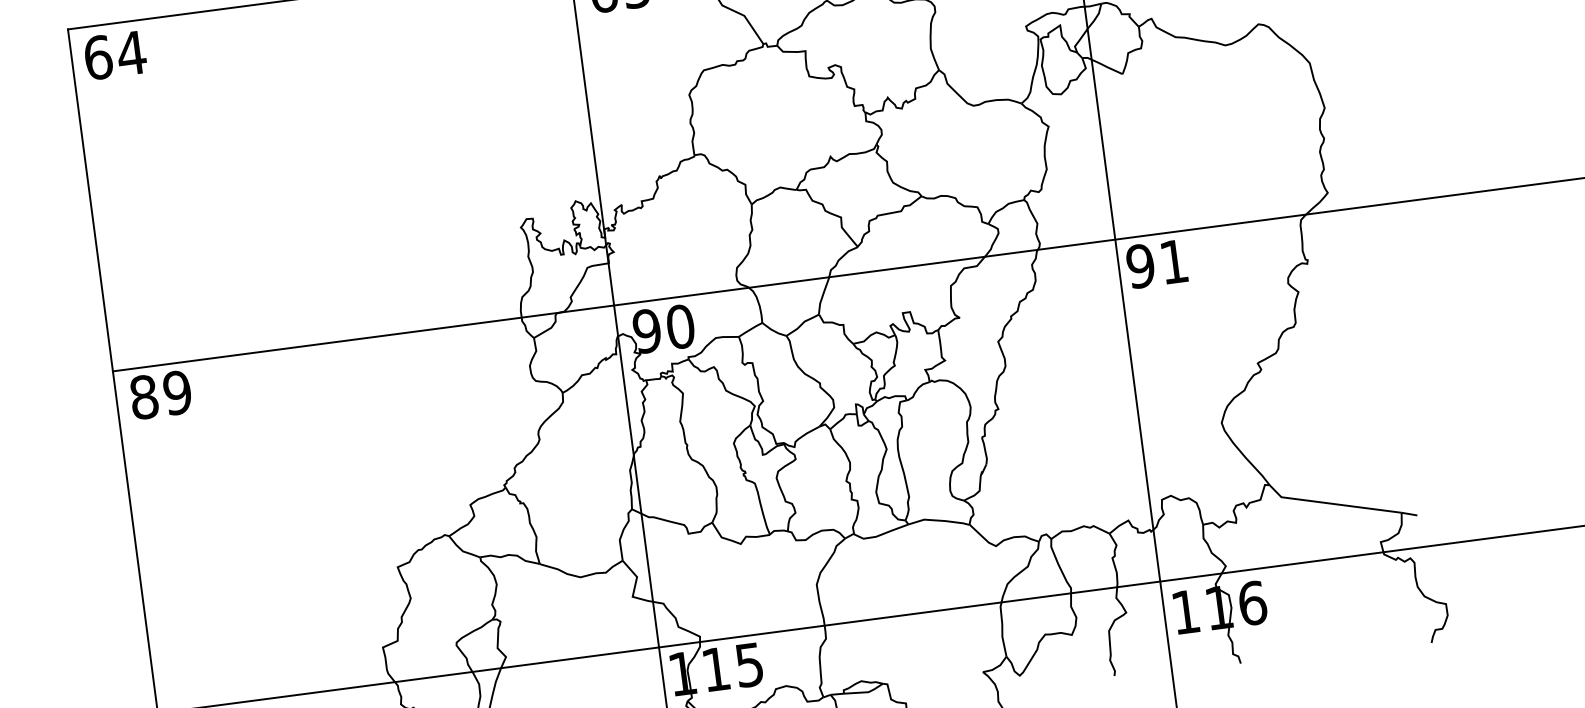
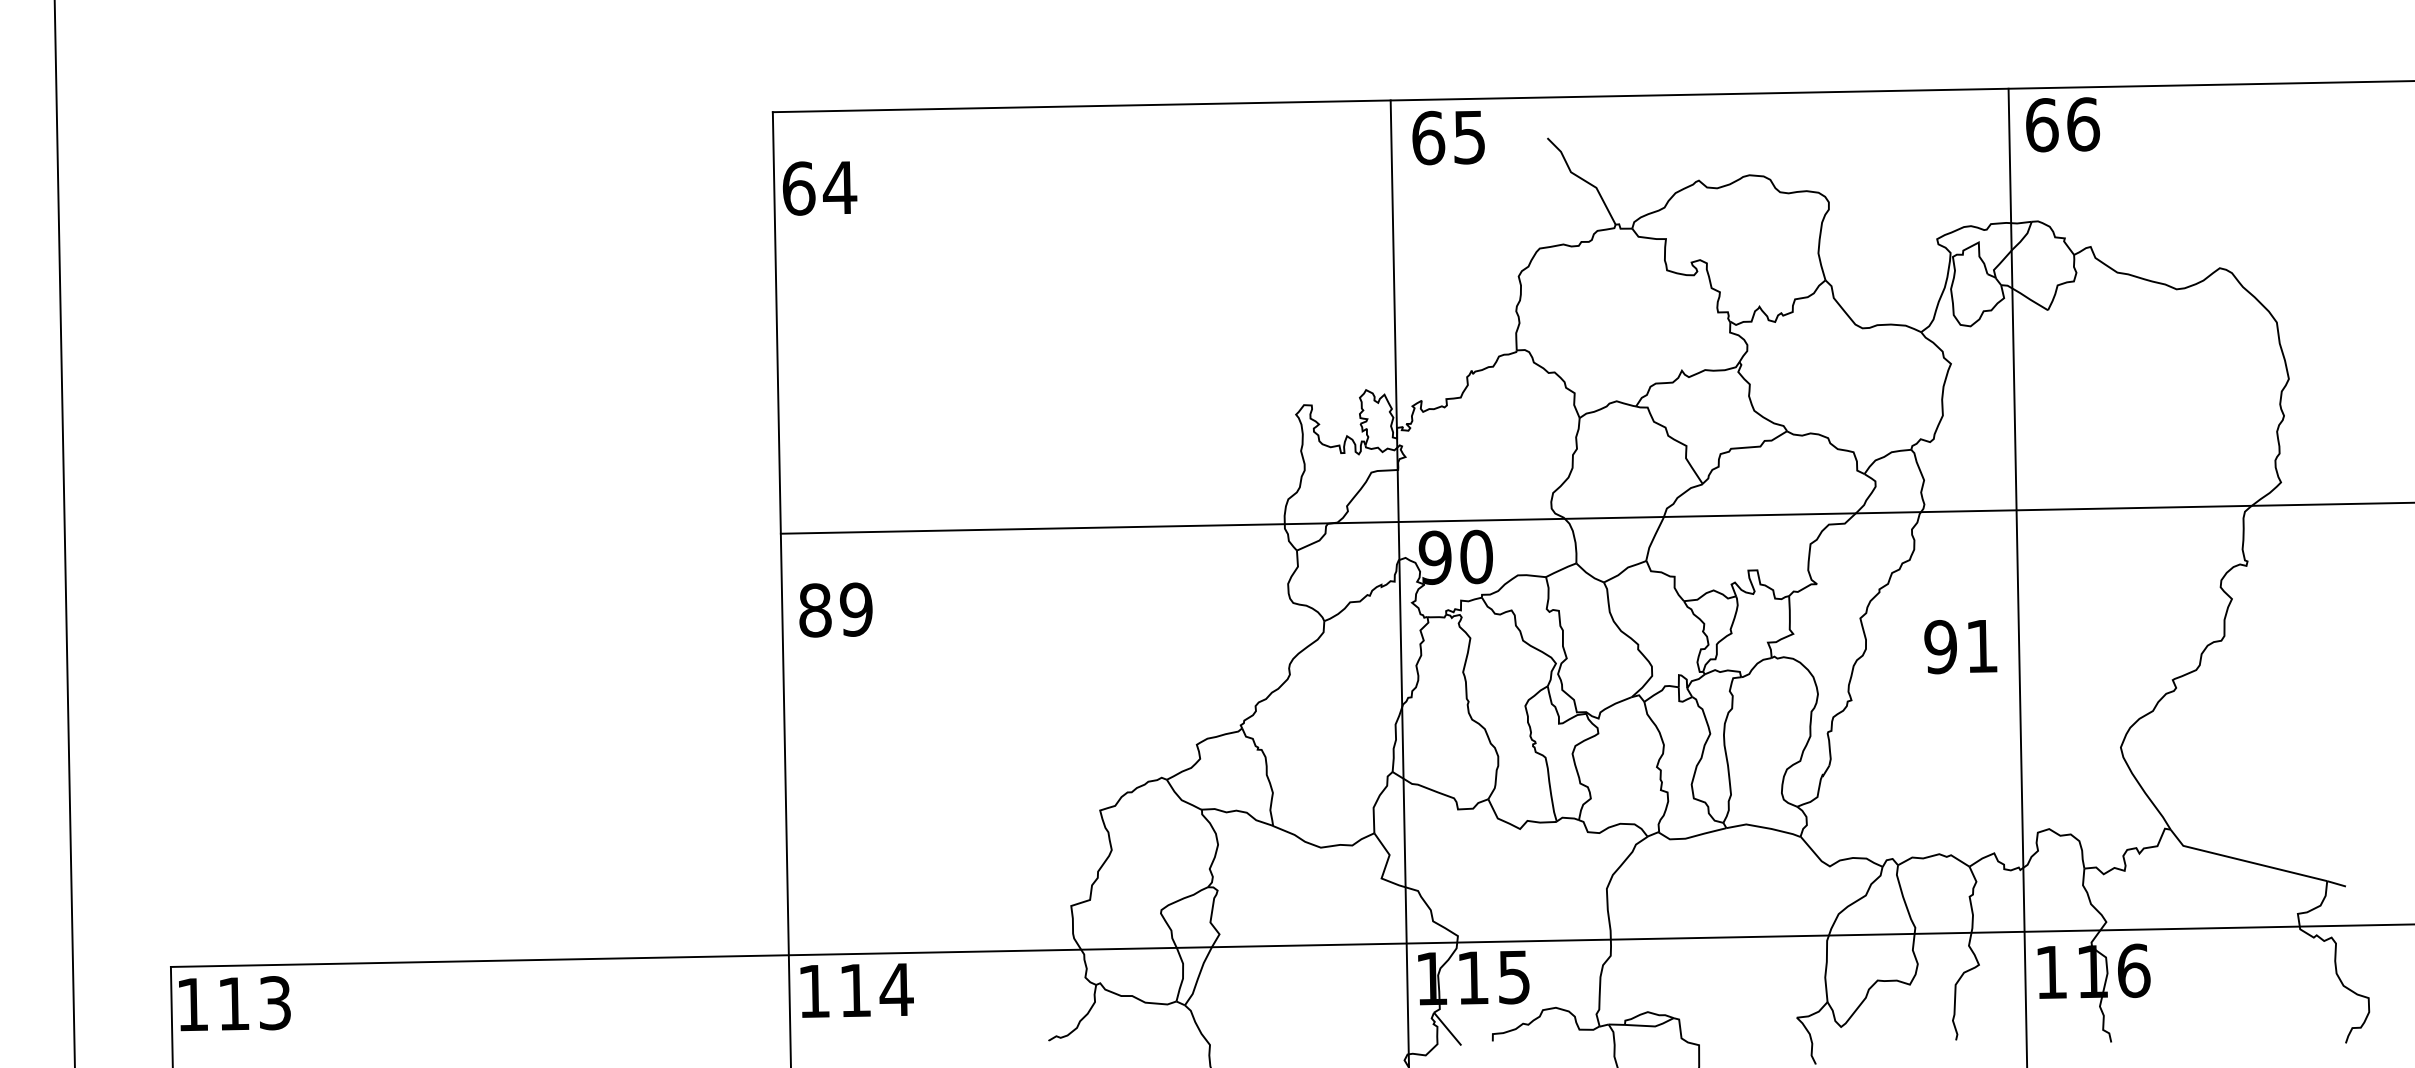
text: (115, 55) -> (820, 188), moved
text: (1156, 264) -> (1960, 647), moved
text: (160, 394) -> (835, 609), moved

